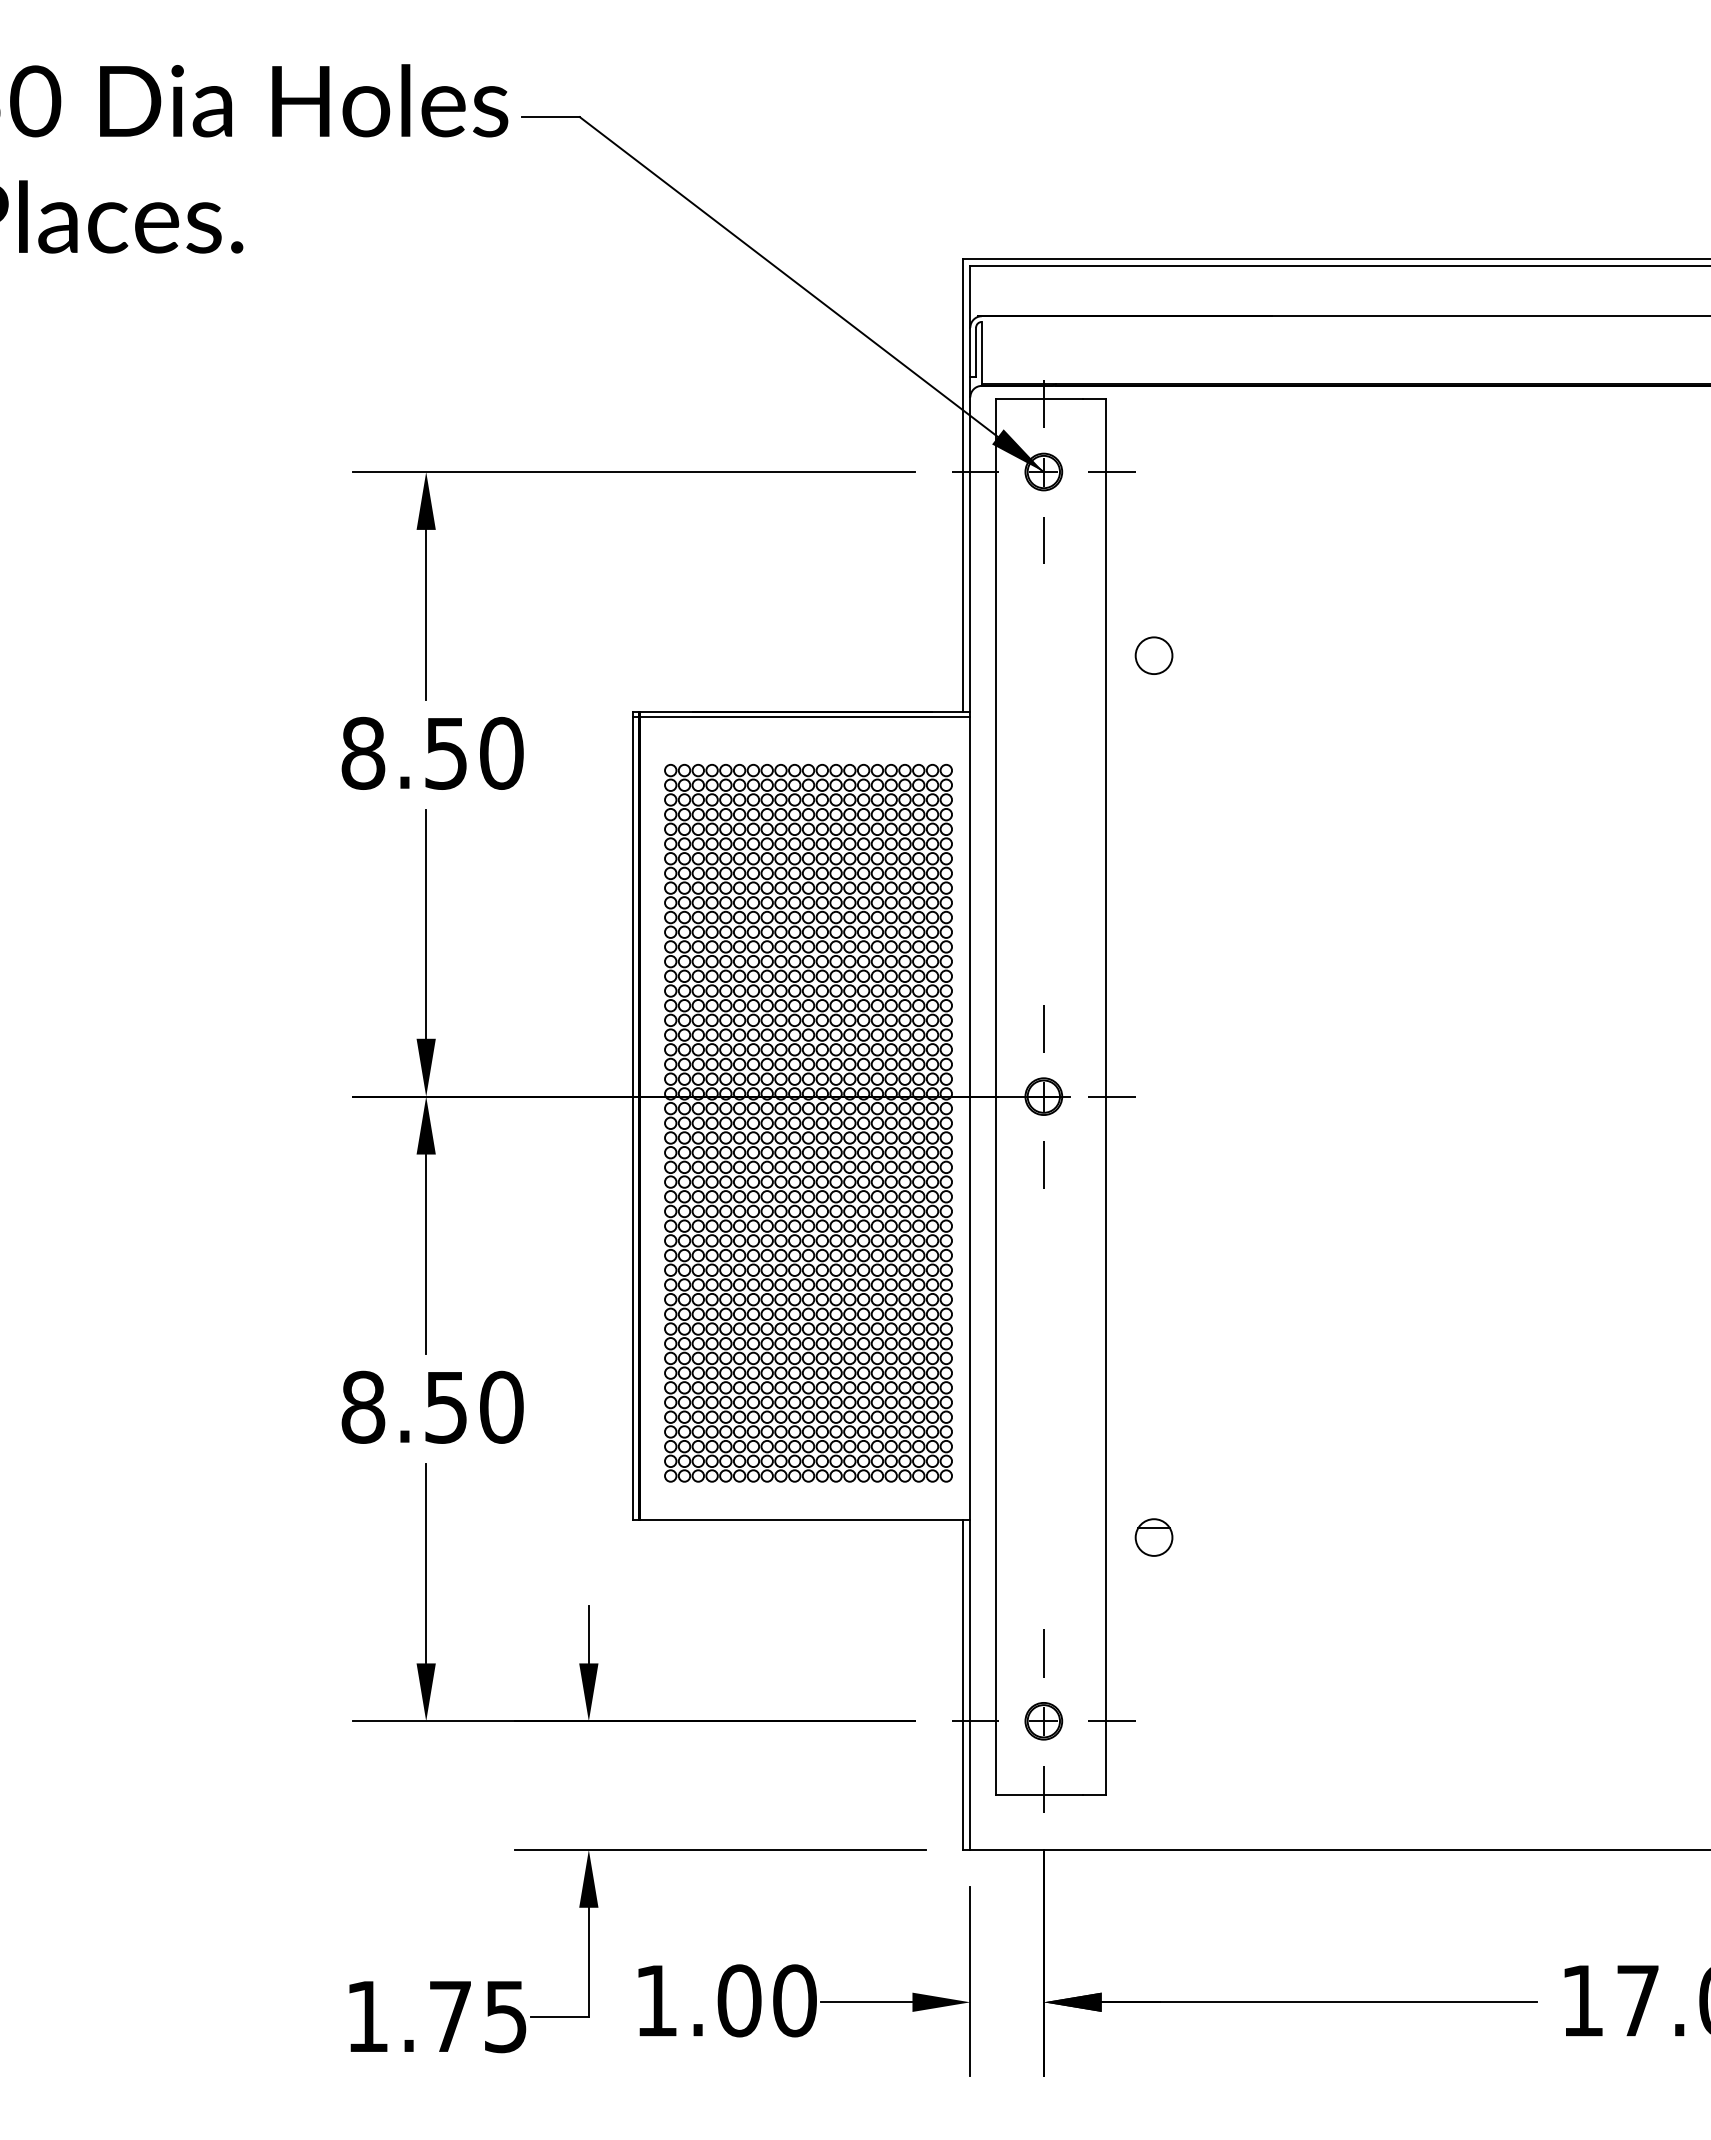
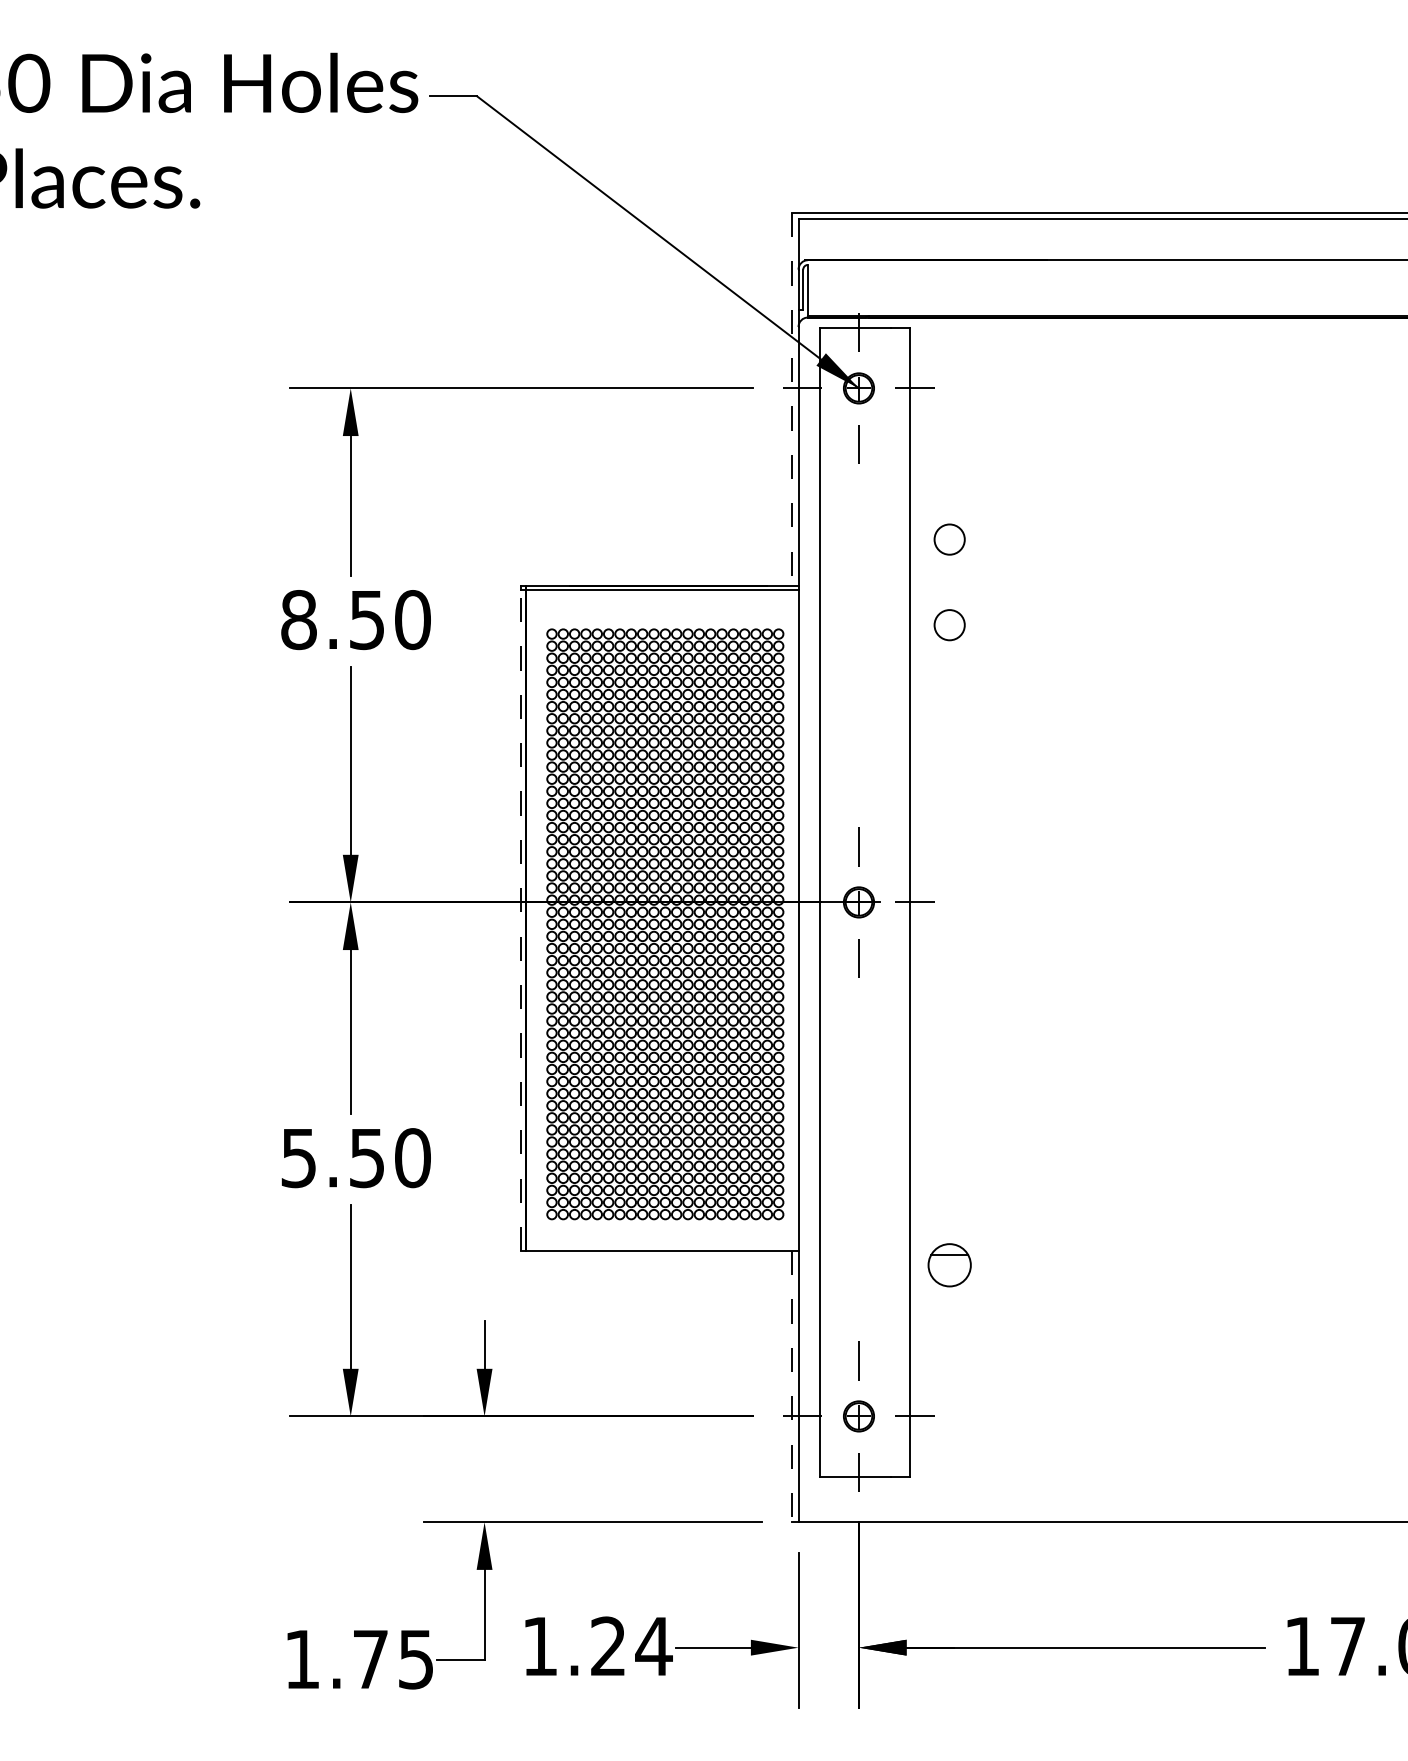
line: (962, 485) -> (792, 399), solid -> dashed
circle: (1153, 759) -> (949, 624), added
line: (633, 1118) -> (521, 920), solid -> dashed
text: (363, 1406) -> (299, 1157), 8.50 -> 5.50
part: (1153, 1537) -> (949, 1265), size x1.4
line: (962, 1685) -> (792, 1386), solid -> dashed
text: (767, 2000) -> (631, 1646), 1.00 -> 1.24

